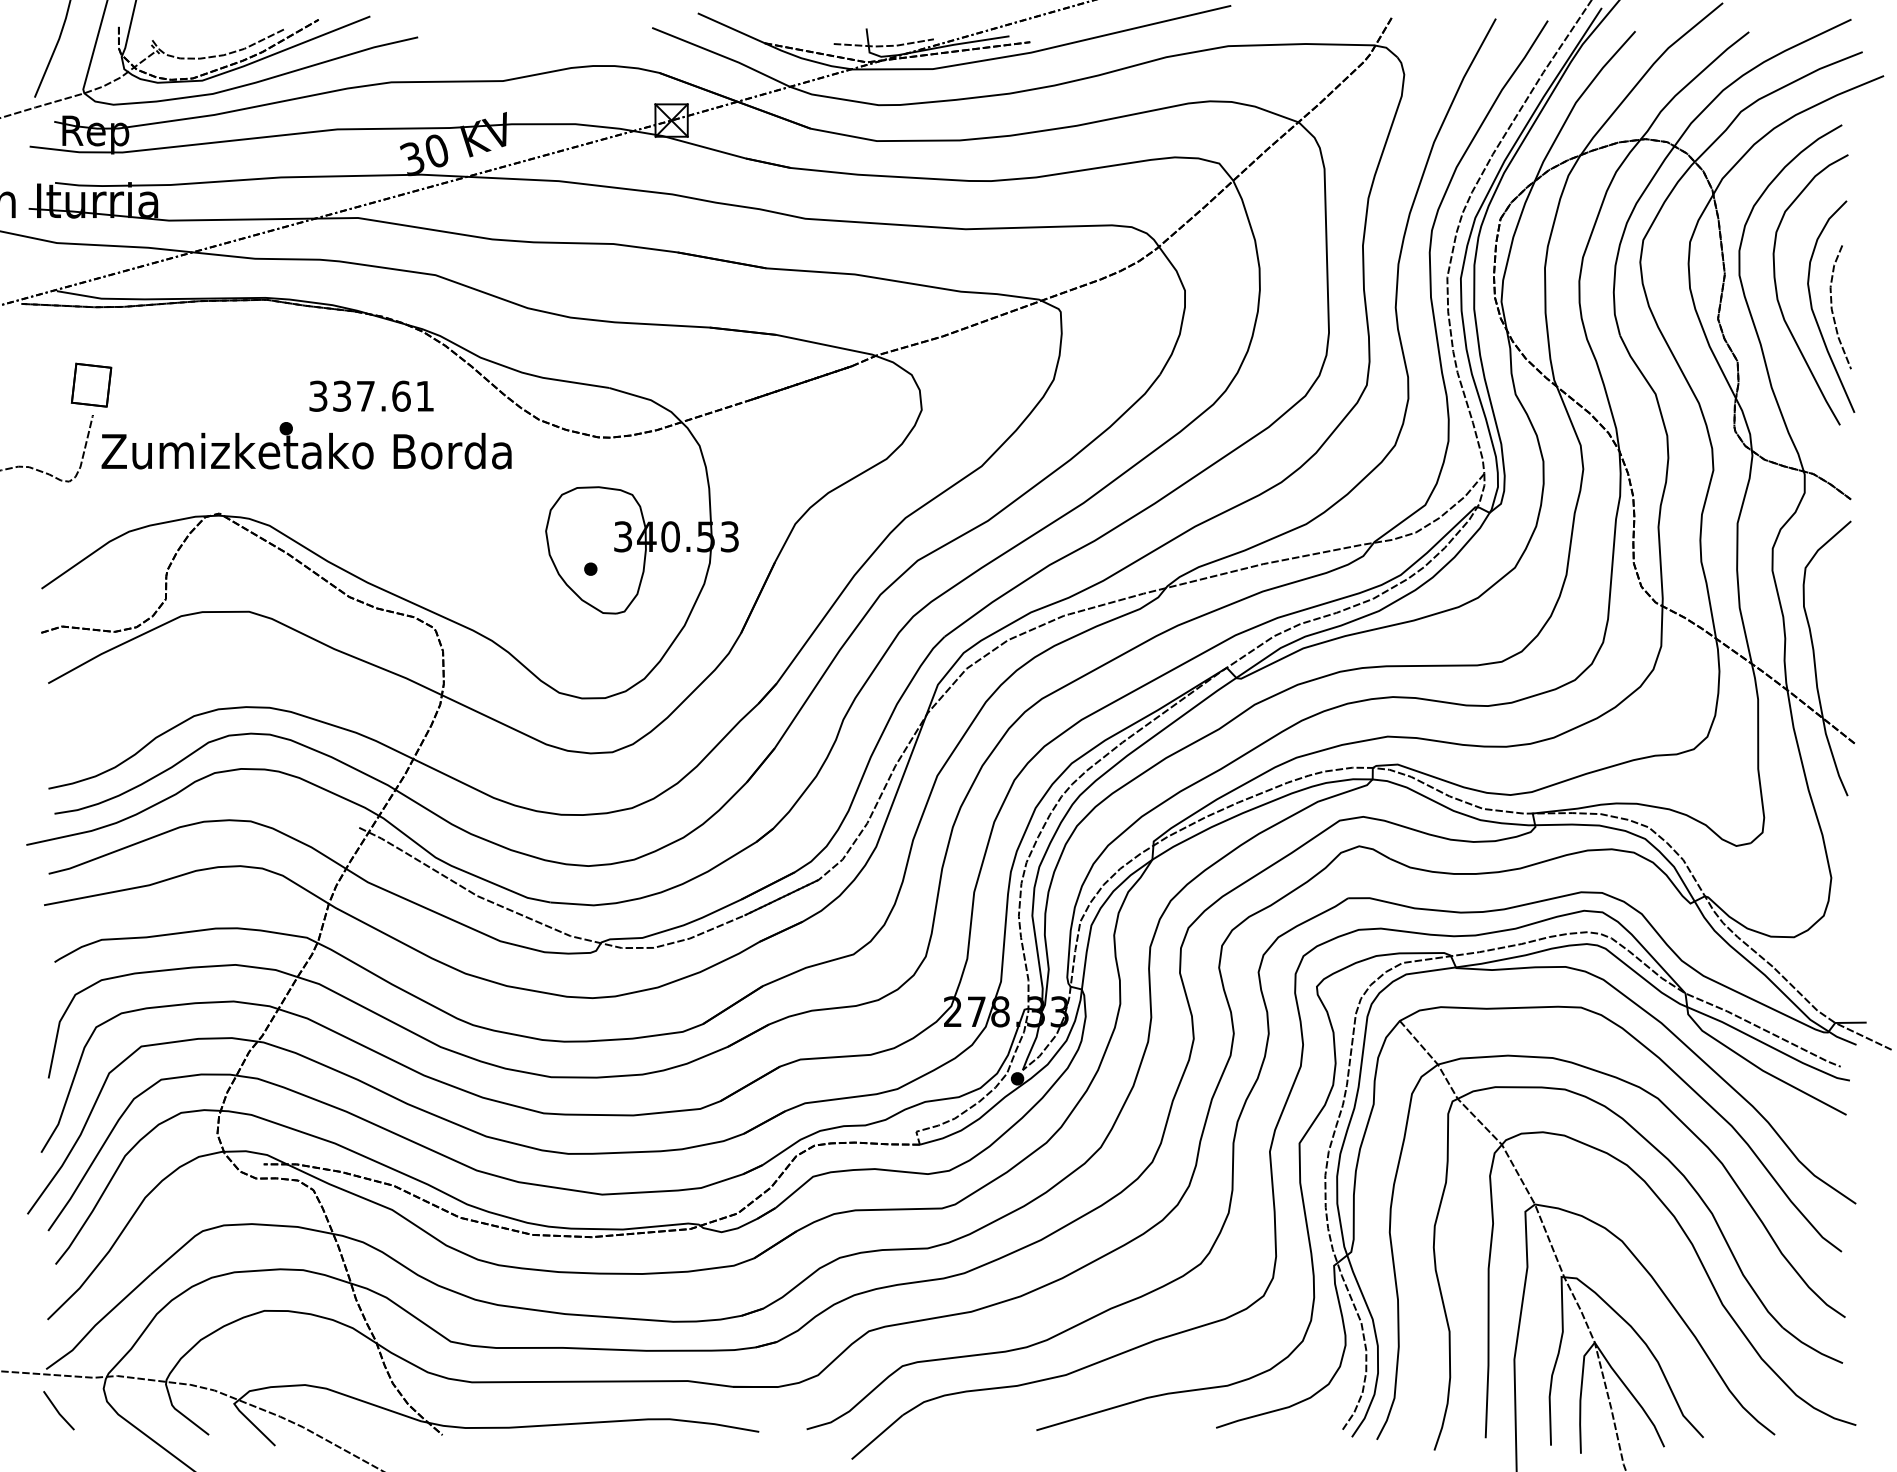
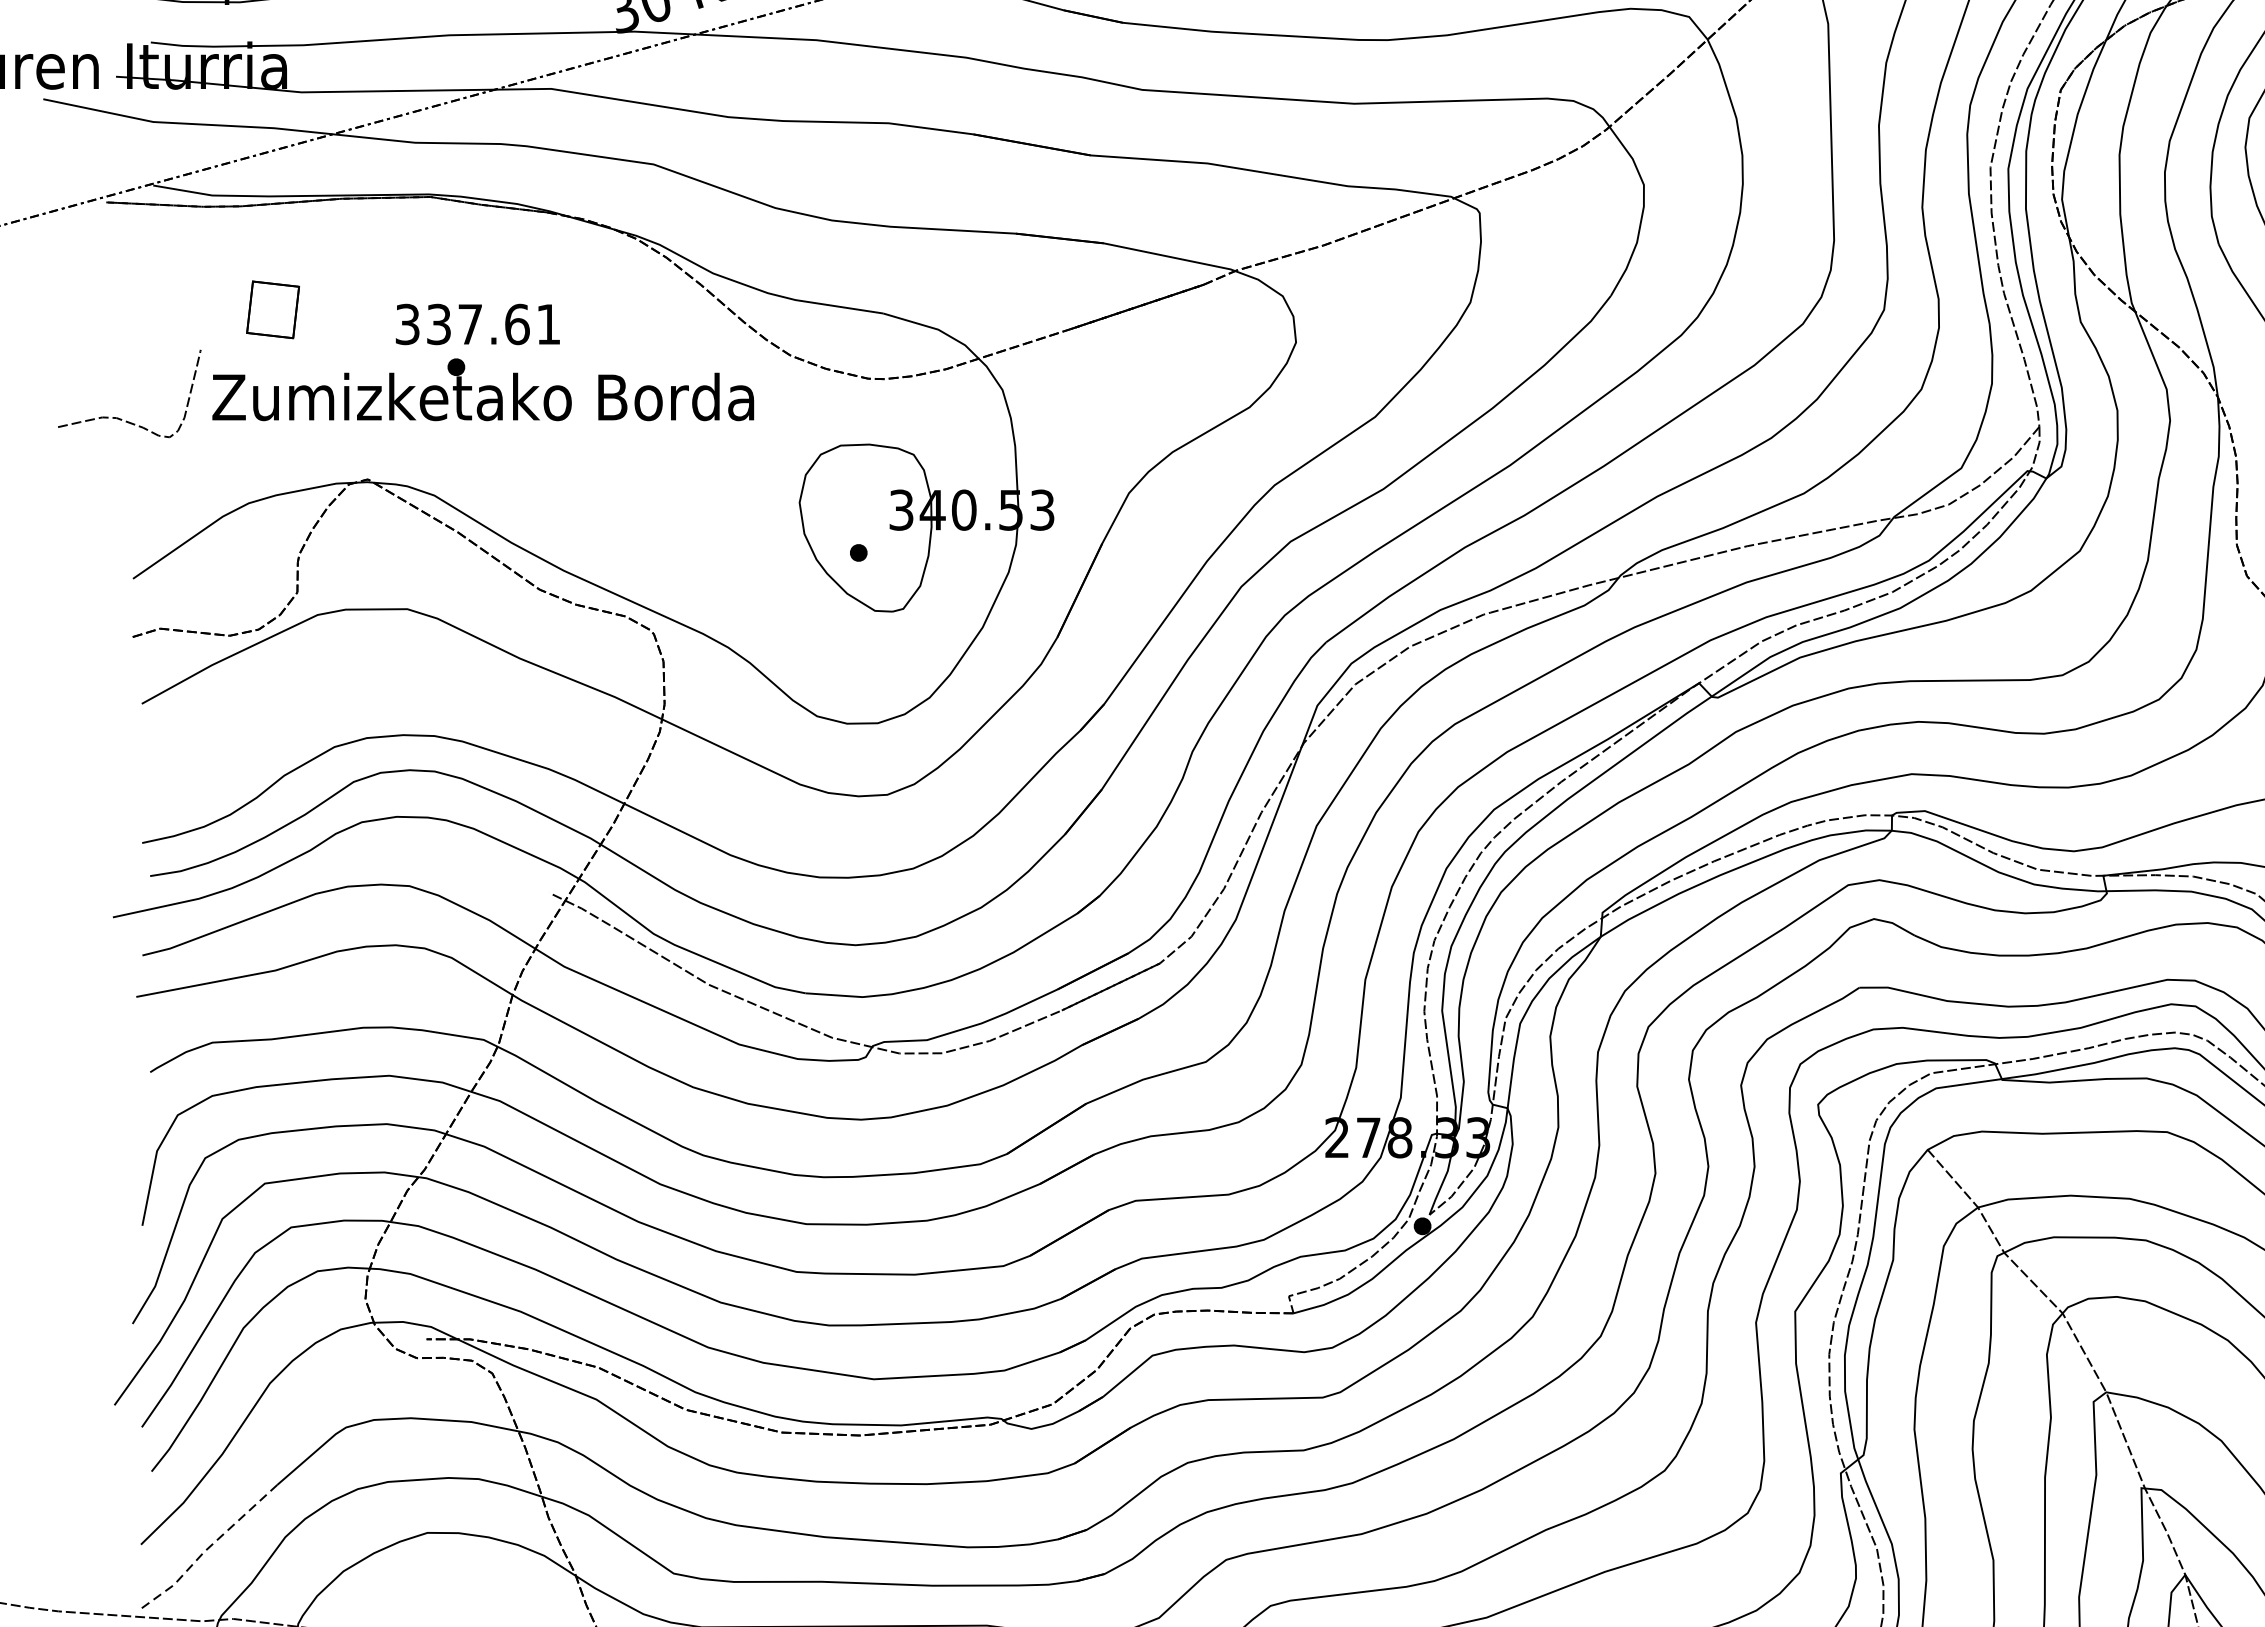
part: (91, 384) -> (273, 308), moved
text: (371, 395) -> (477, 323), moved
line: (97, 1323) -> (206, 1549), solid -> dashed

